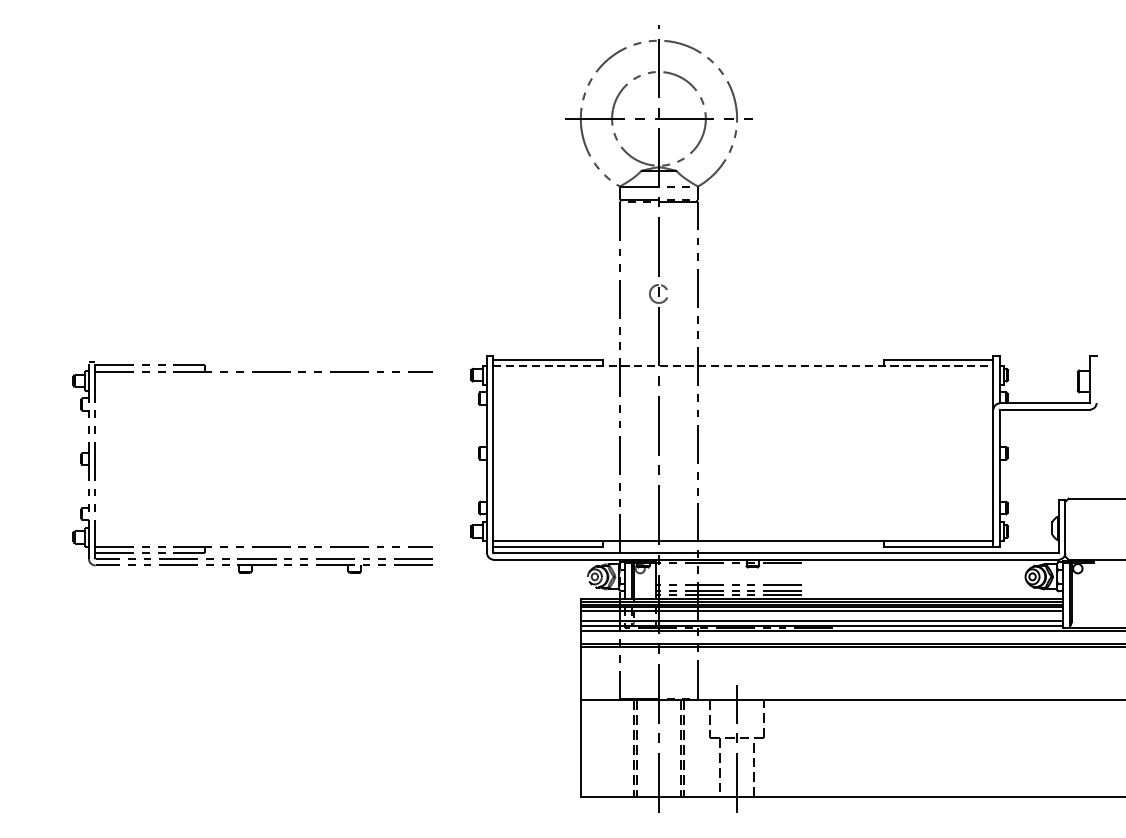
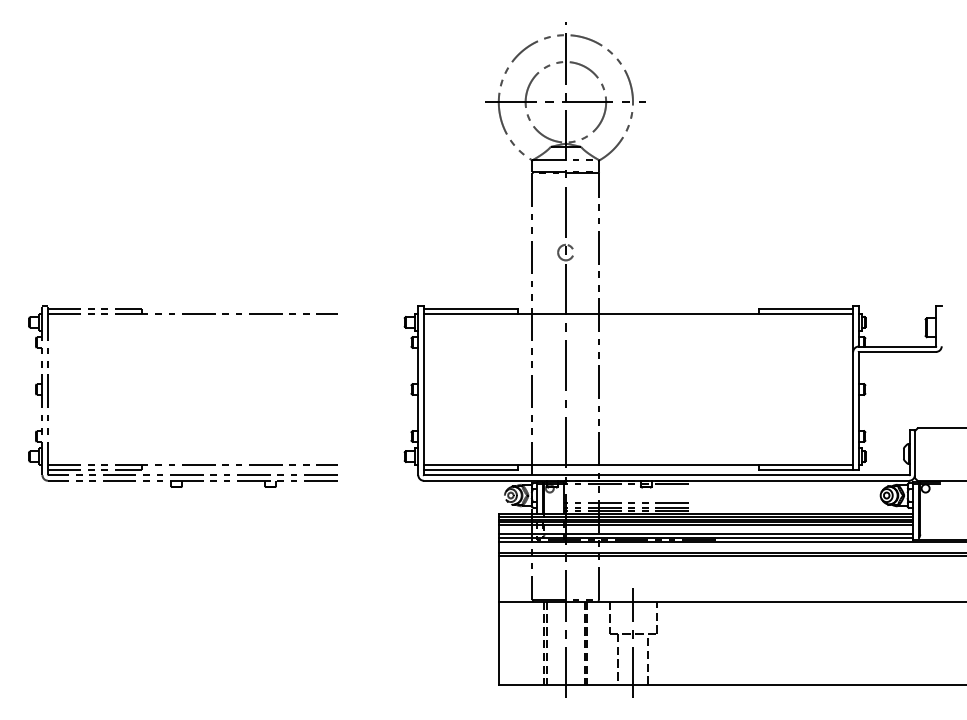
line: (743, 366) -> (638, 314), dashed -> solid
part: (252, 546) -> (182, 464), moved

